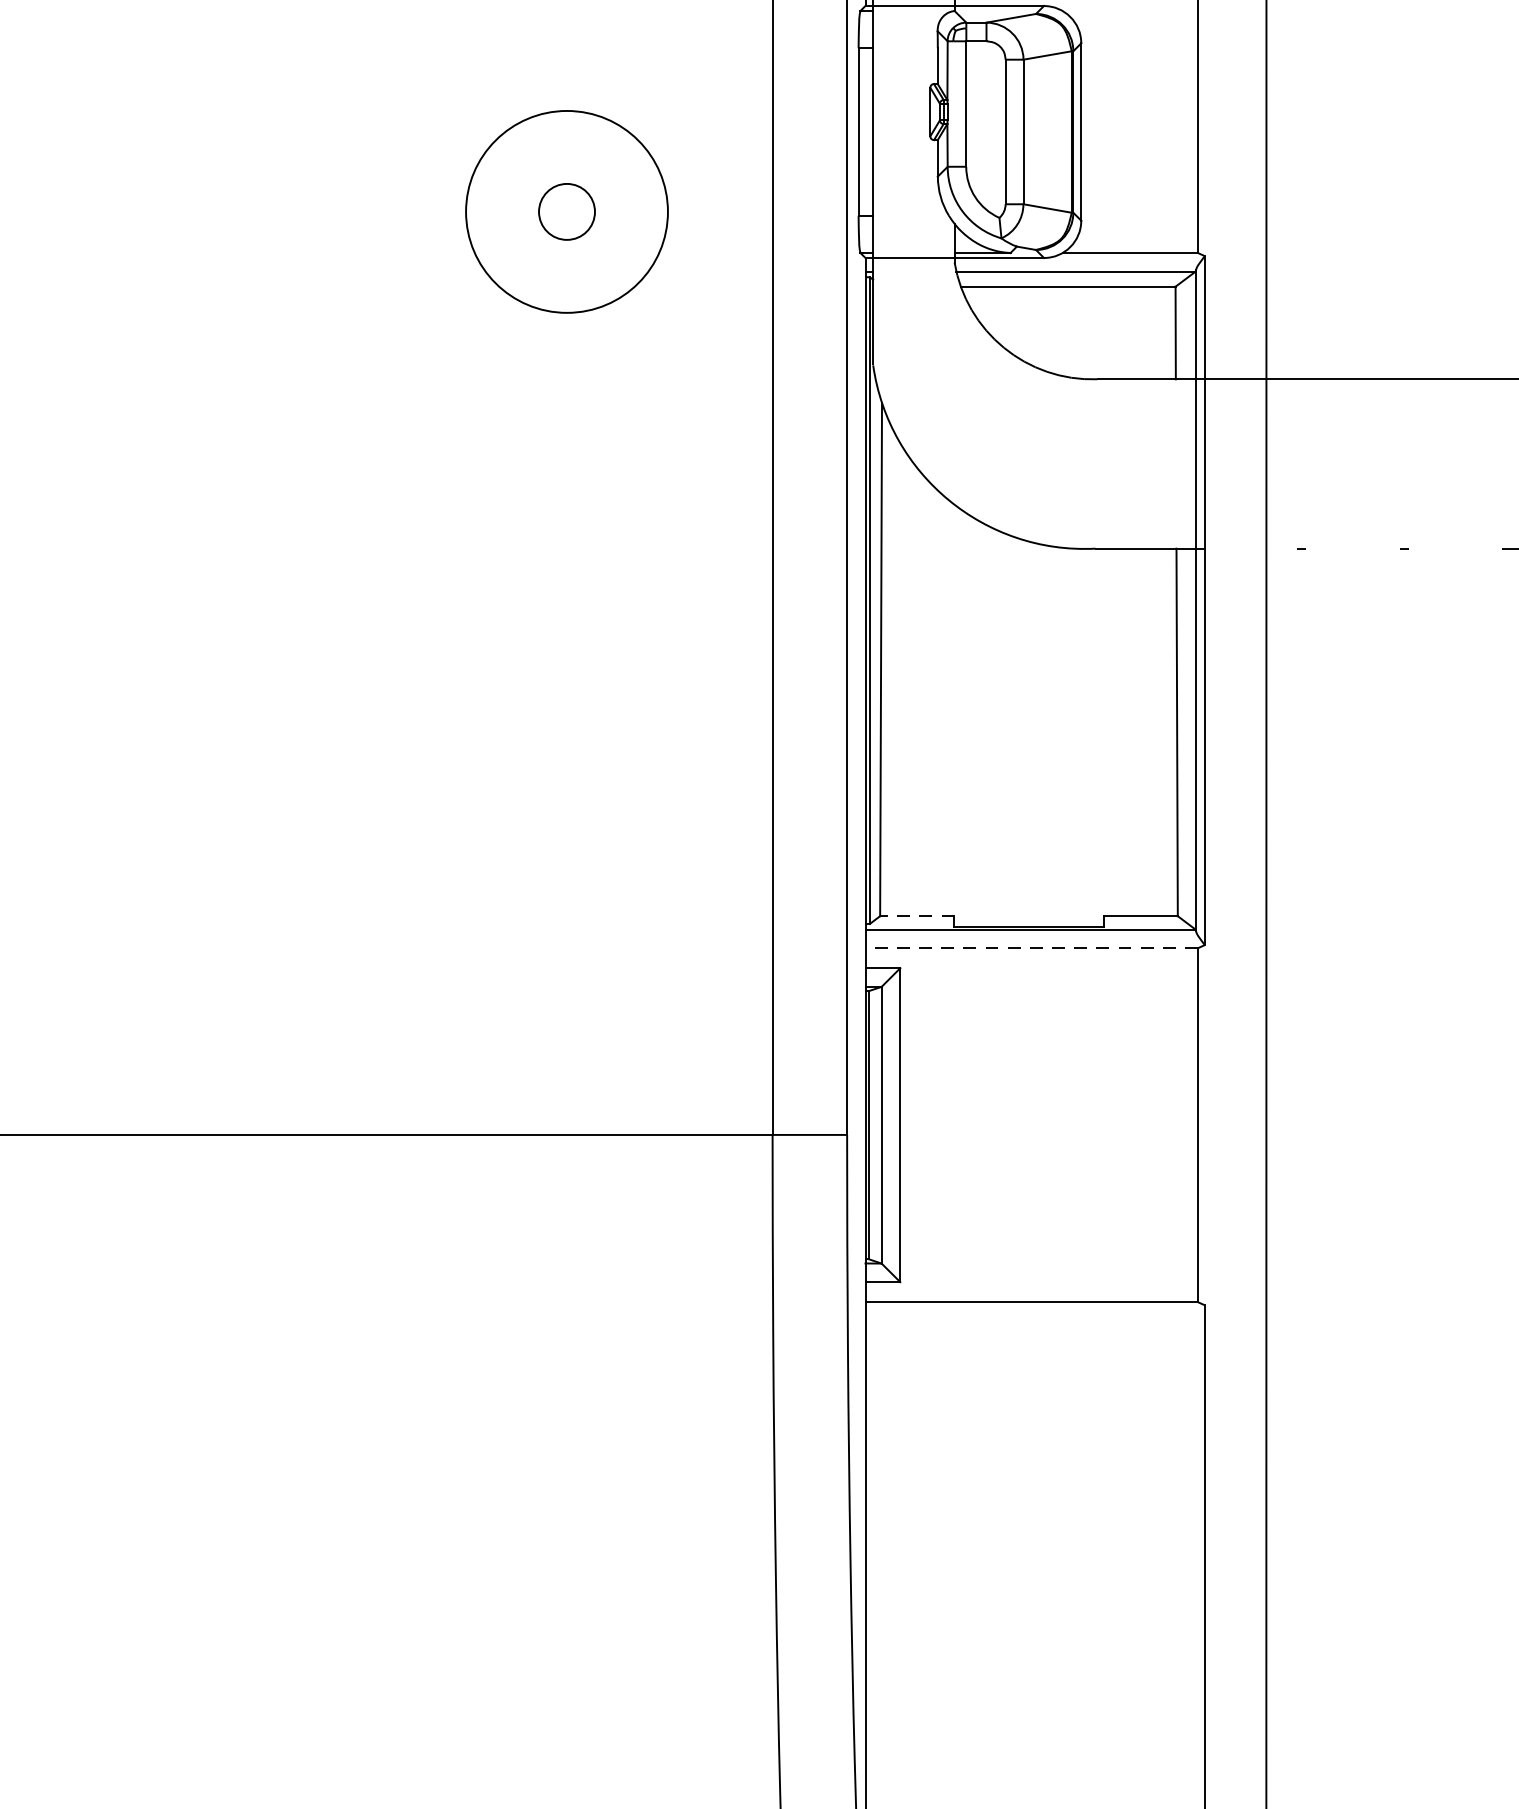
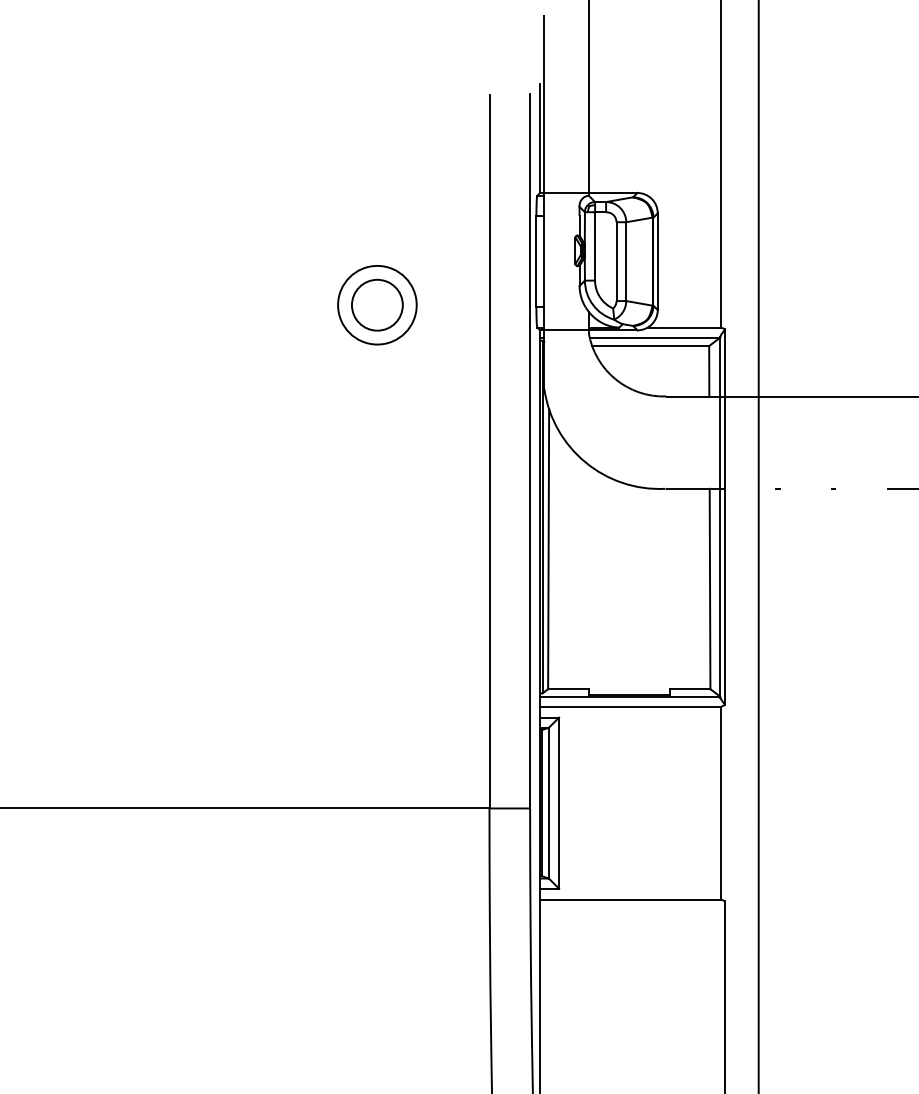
circle: (565, 210) -> (376, 304), size x1.67
circle: (567, 210) -> (377, 304), size x0.71
line: (915, 916) -> (567, 689), dashed -> solid
line: (1031, 947) -> (630, 706), dashed -> solid

